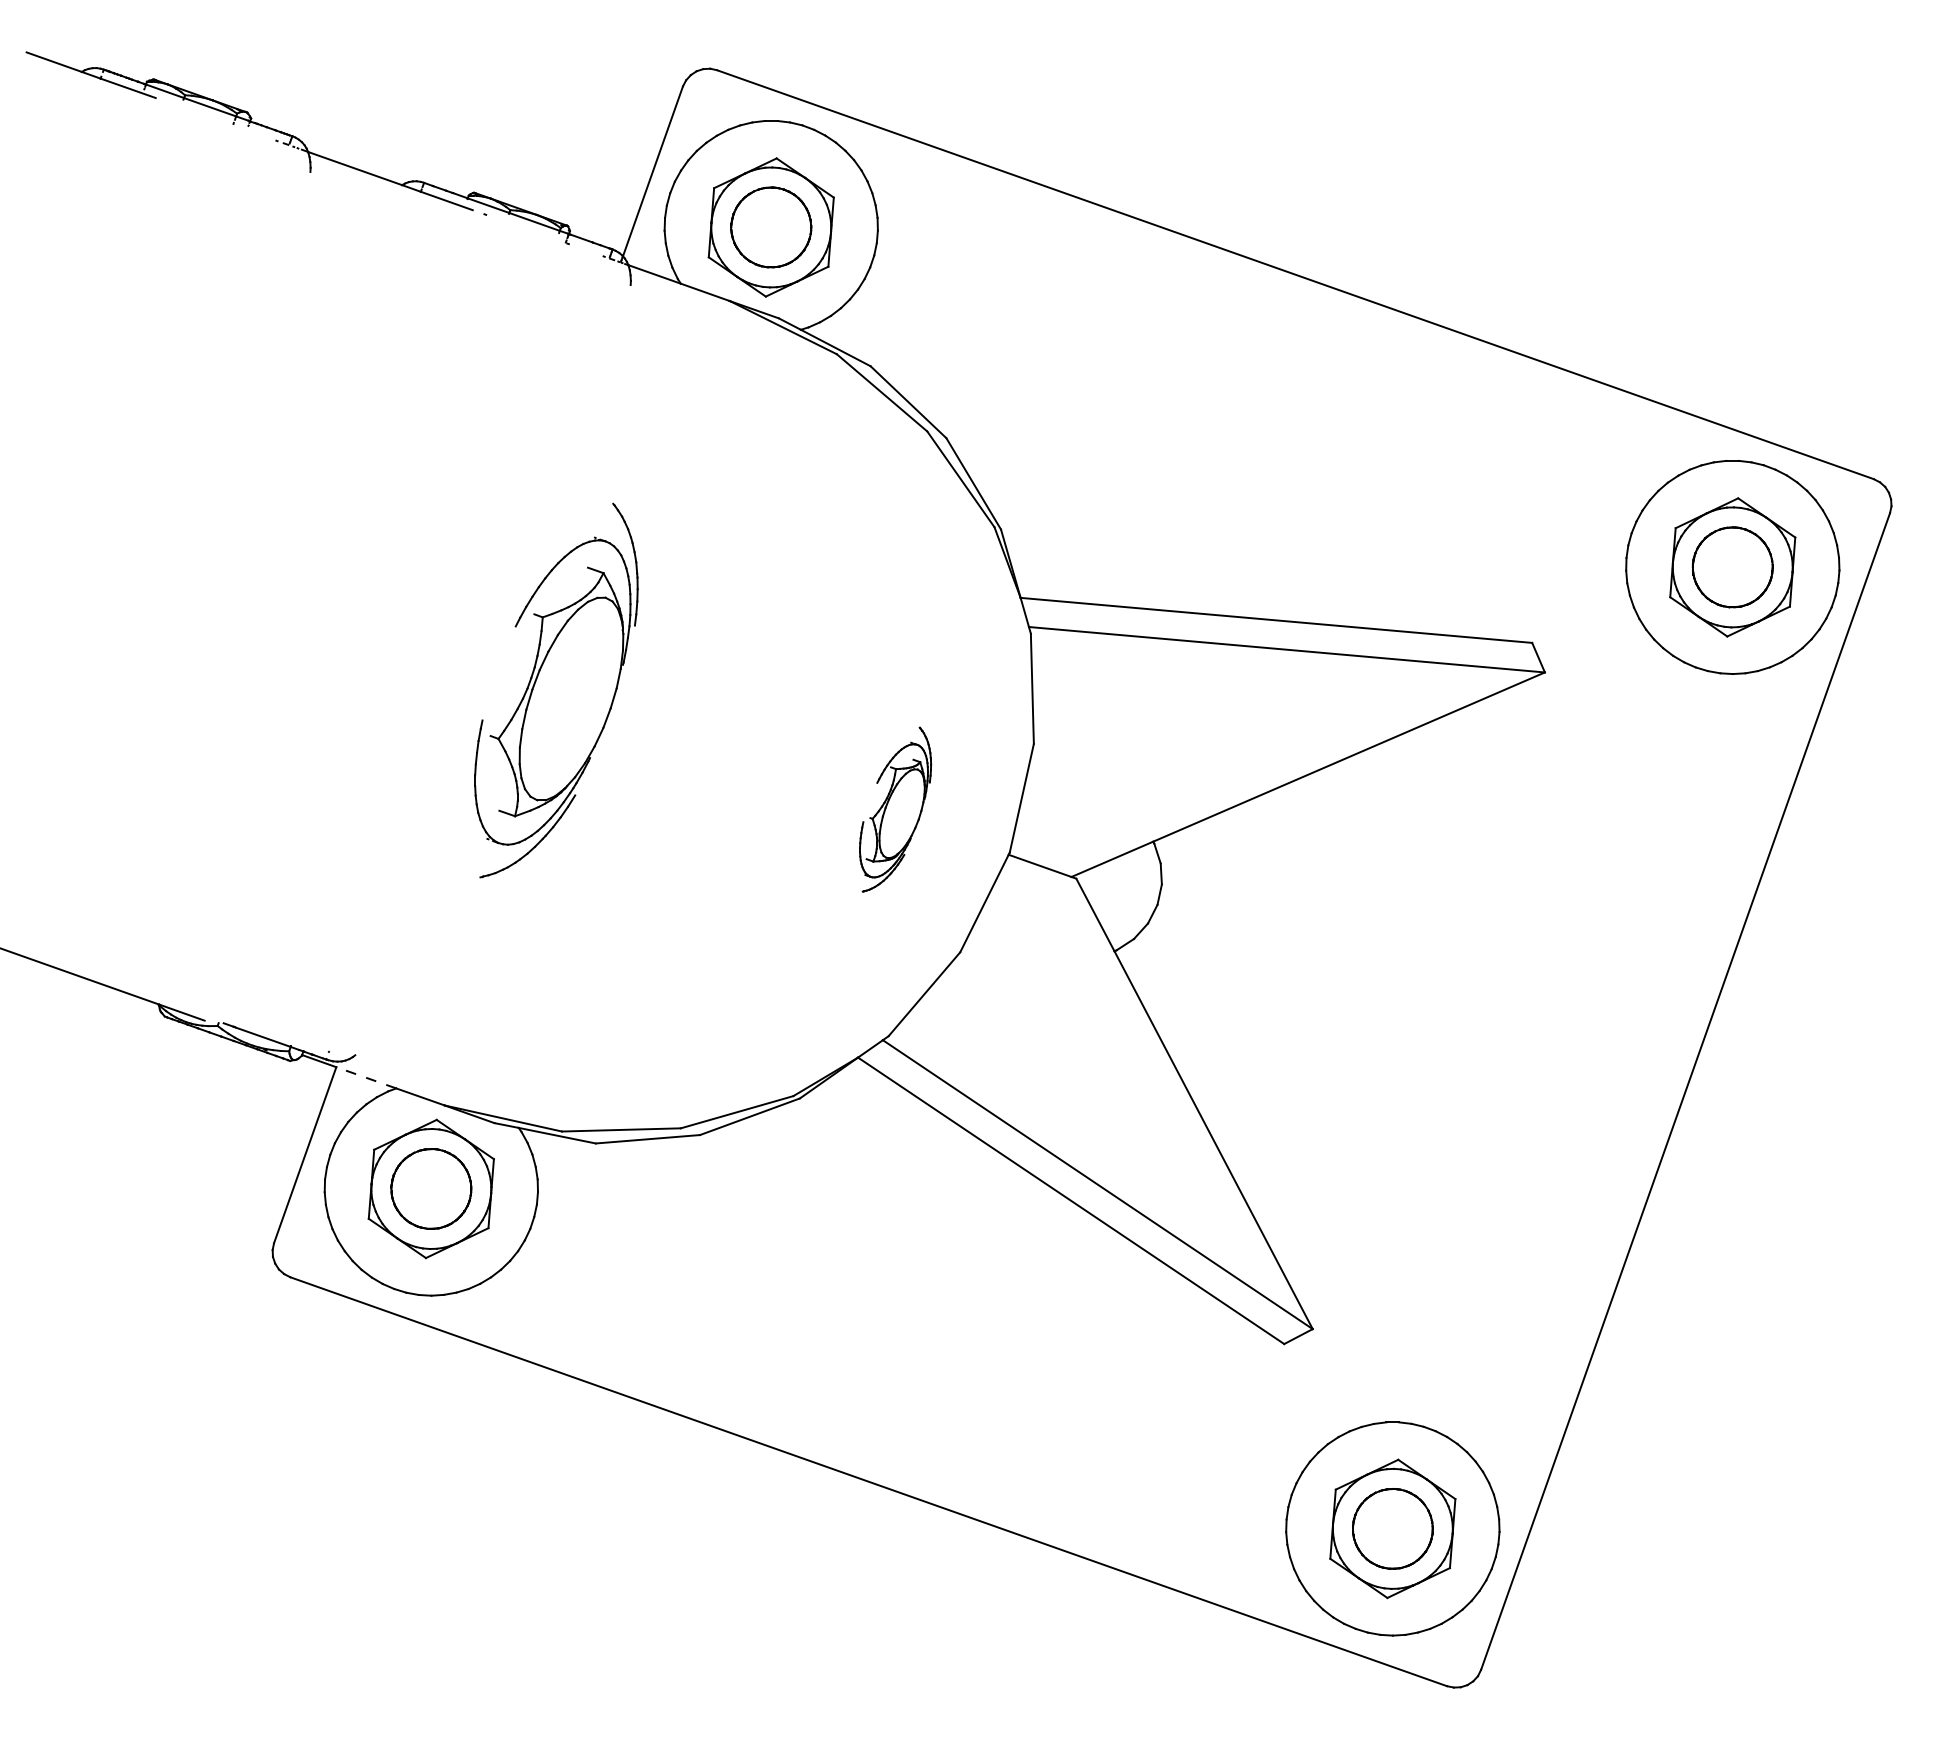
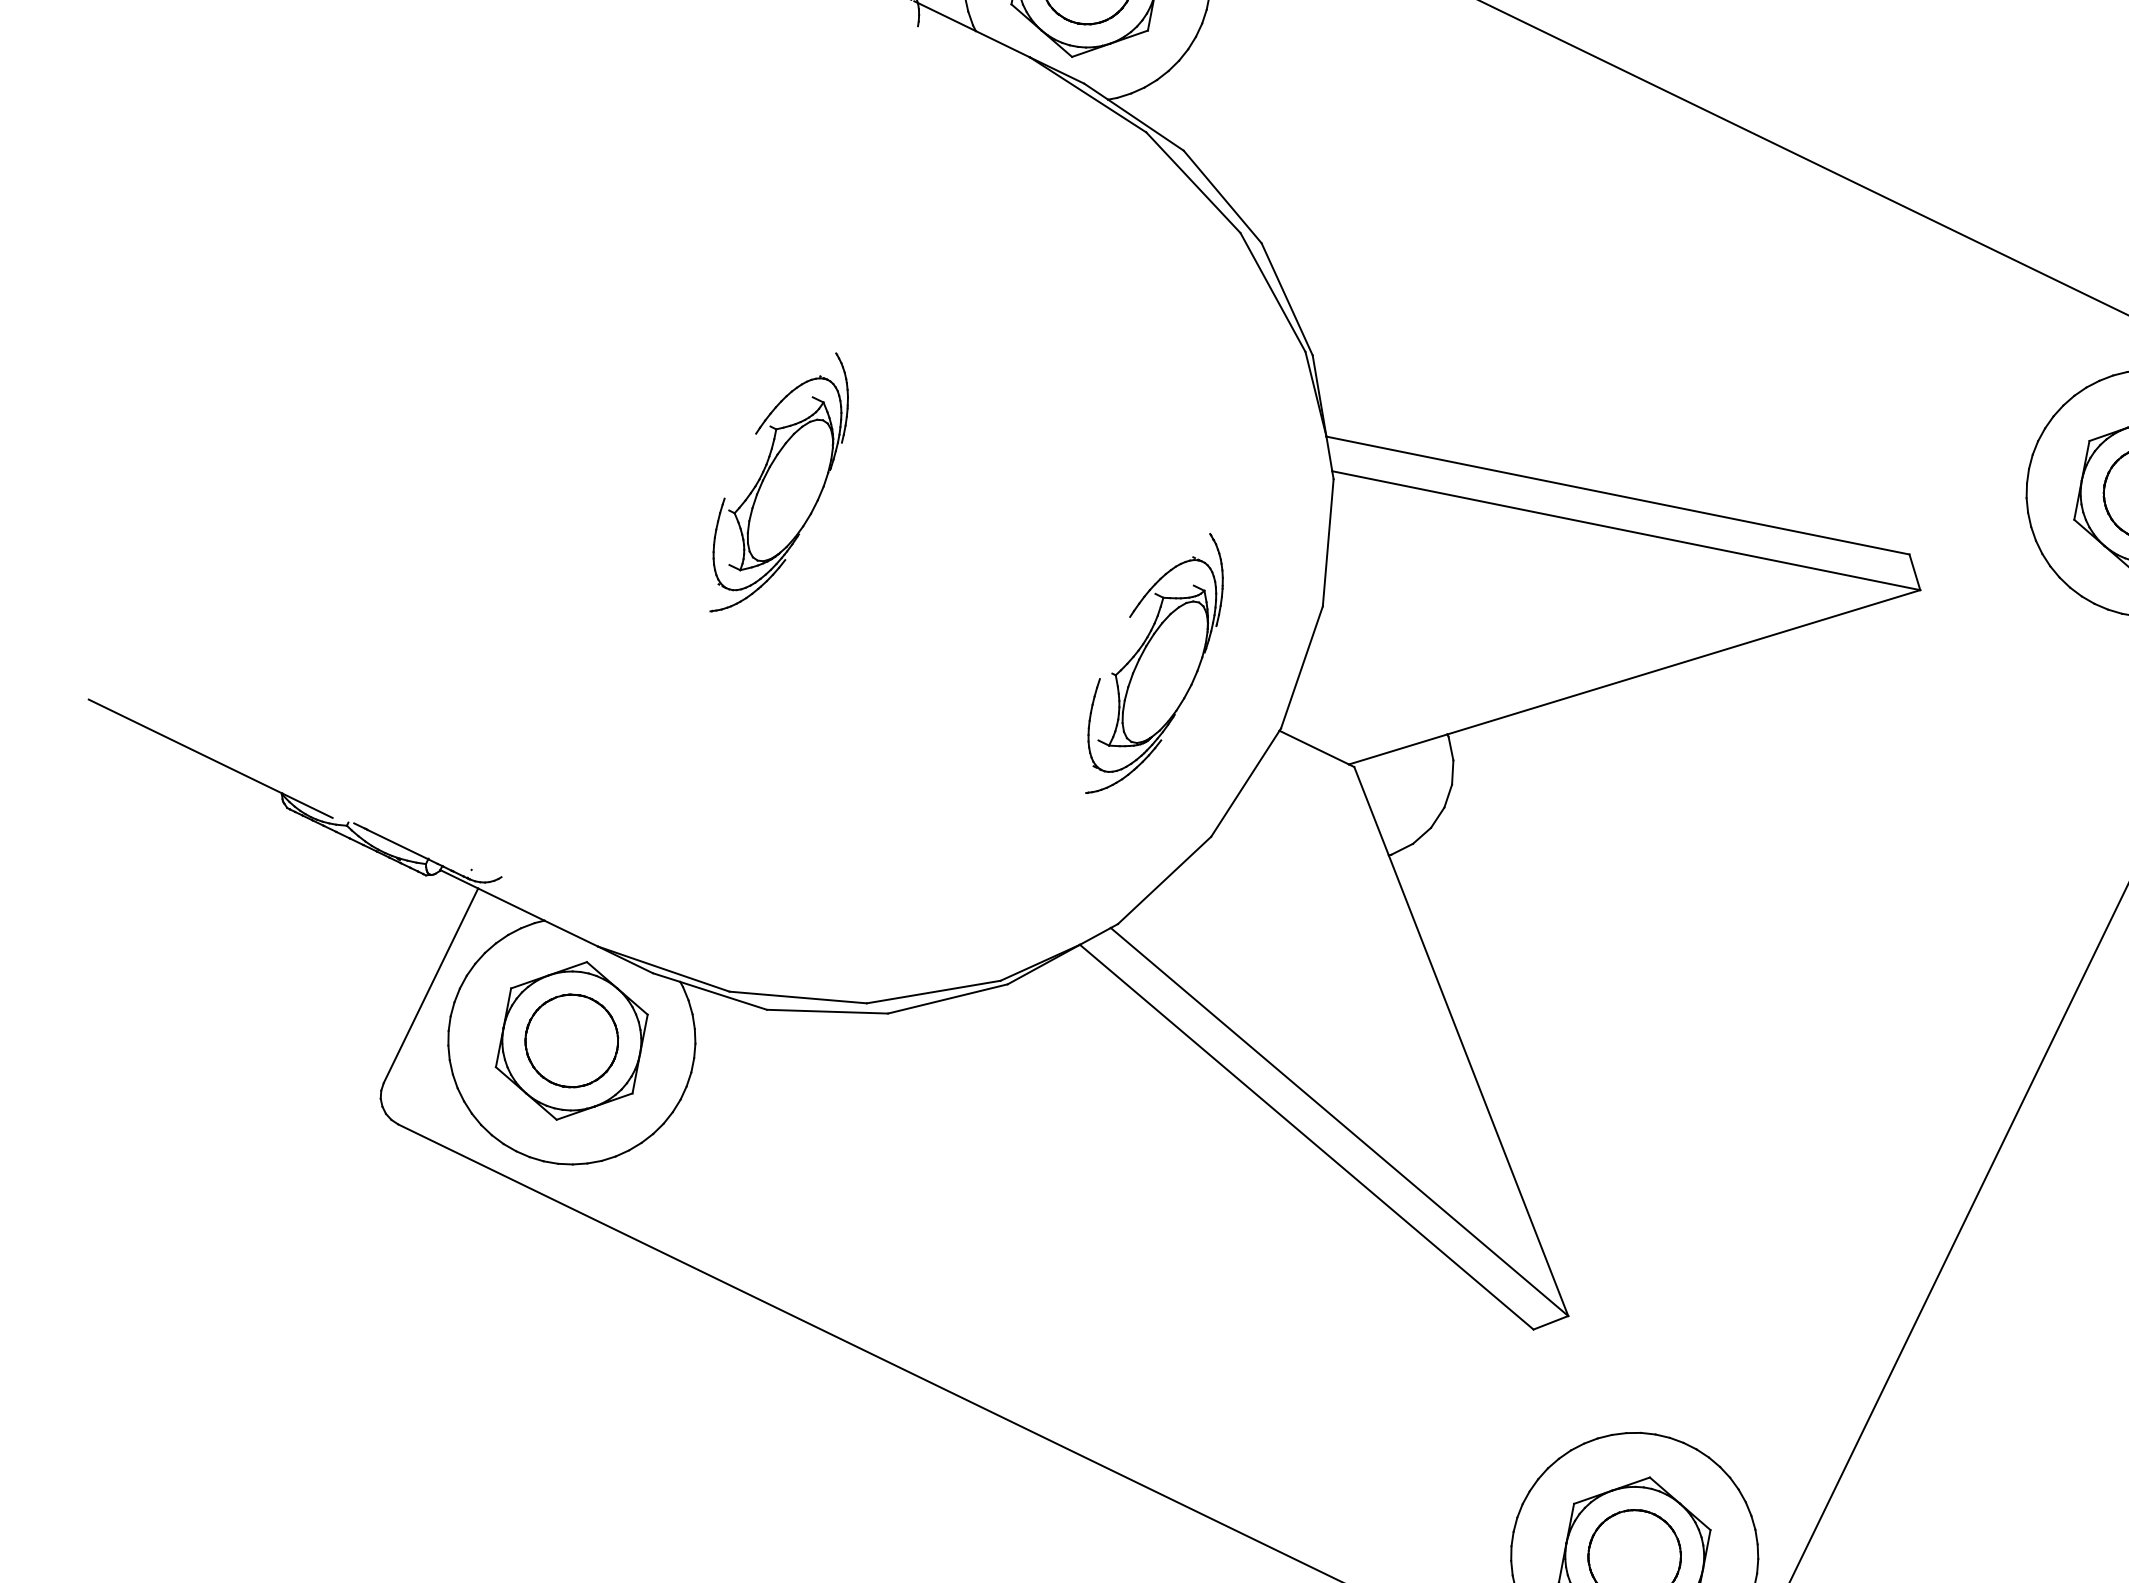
part: (556, 689) -> (780, 482), size x0.62
part: (895, 809) -> (1155, 664), size x1.43
line: (366, 1077) -> (511, 904), dashed -> solid

